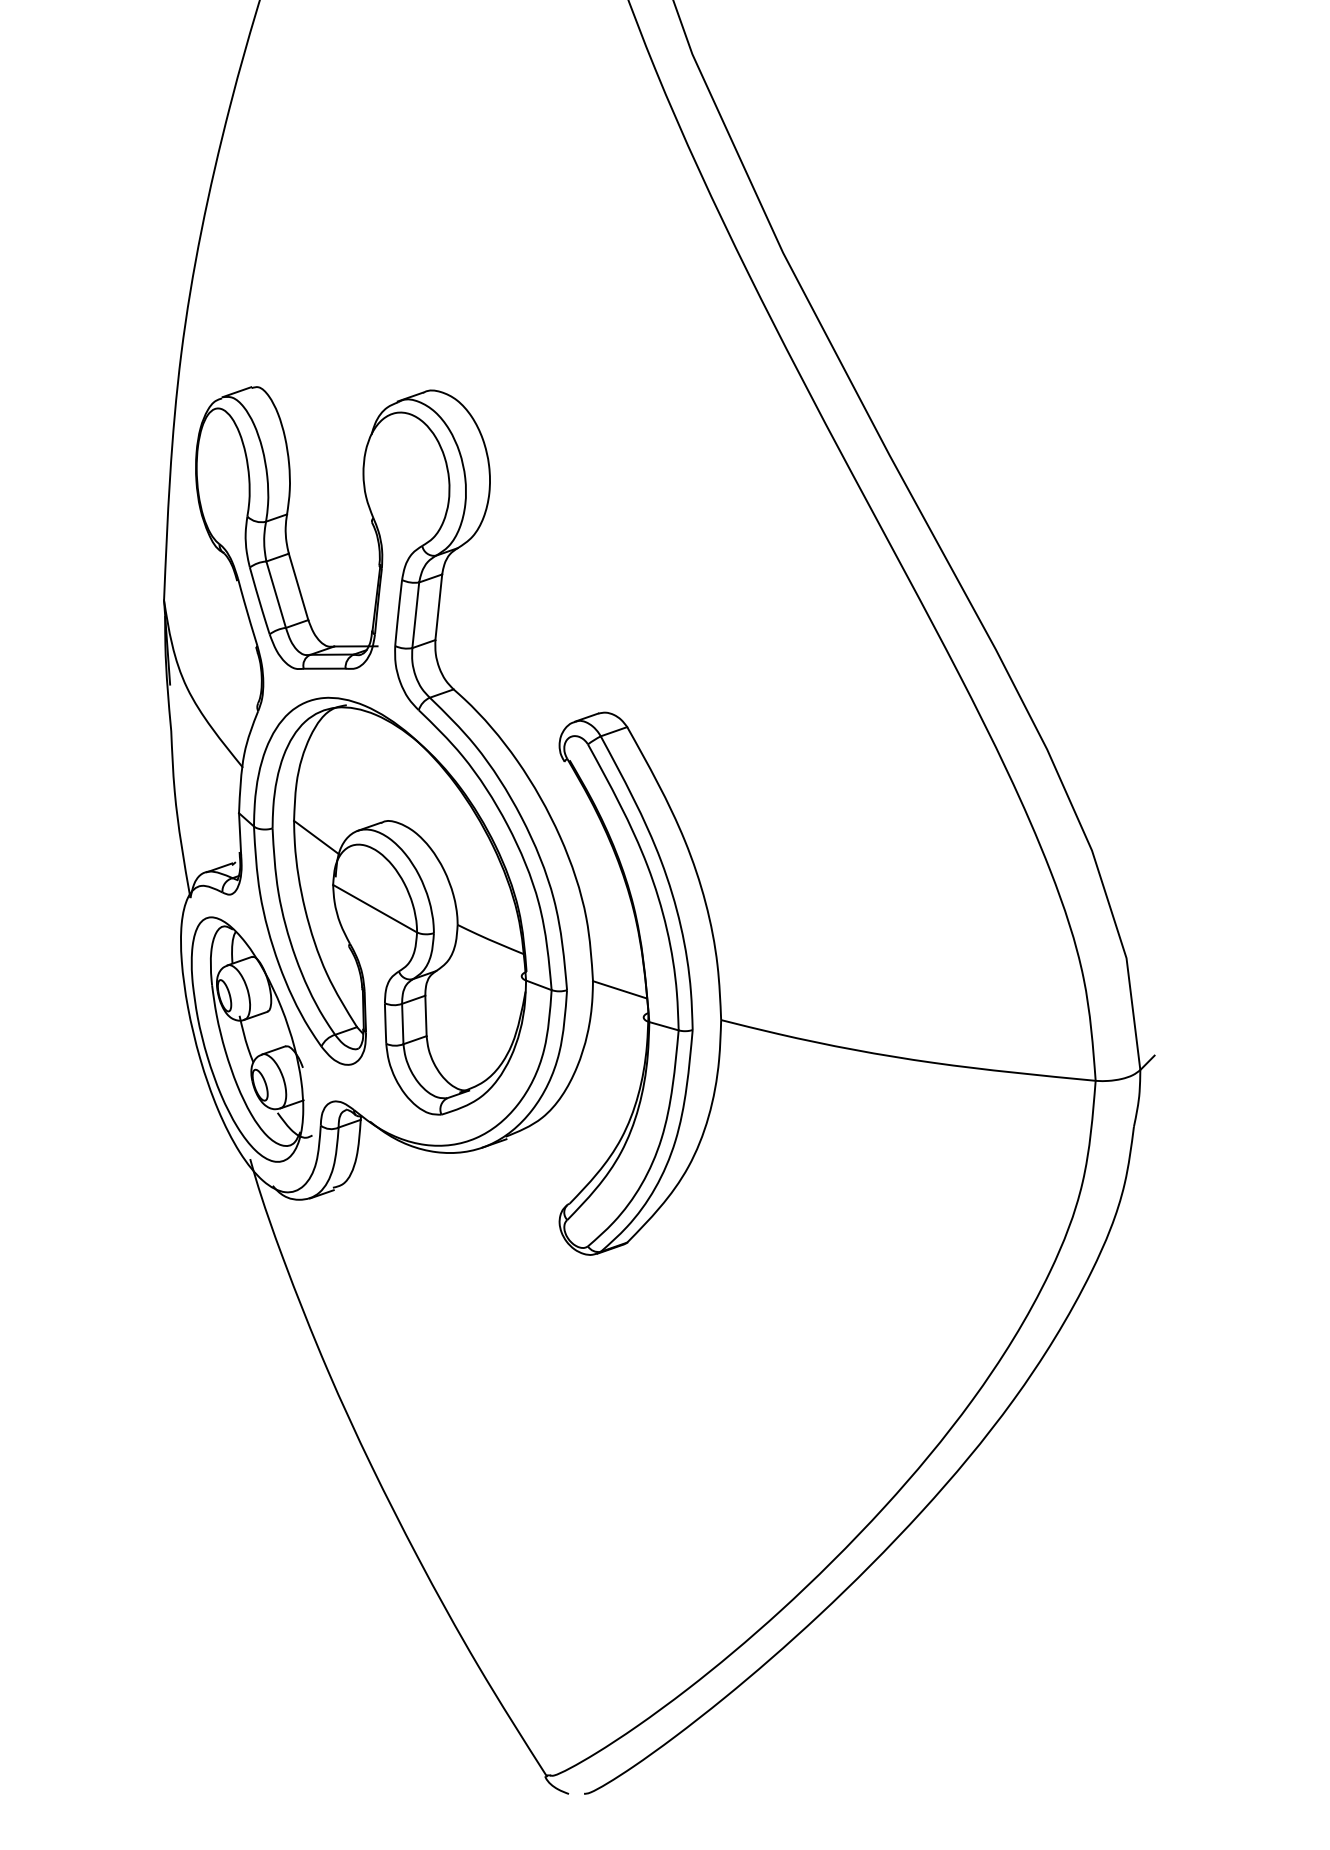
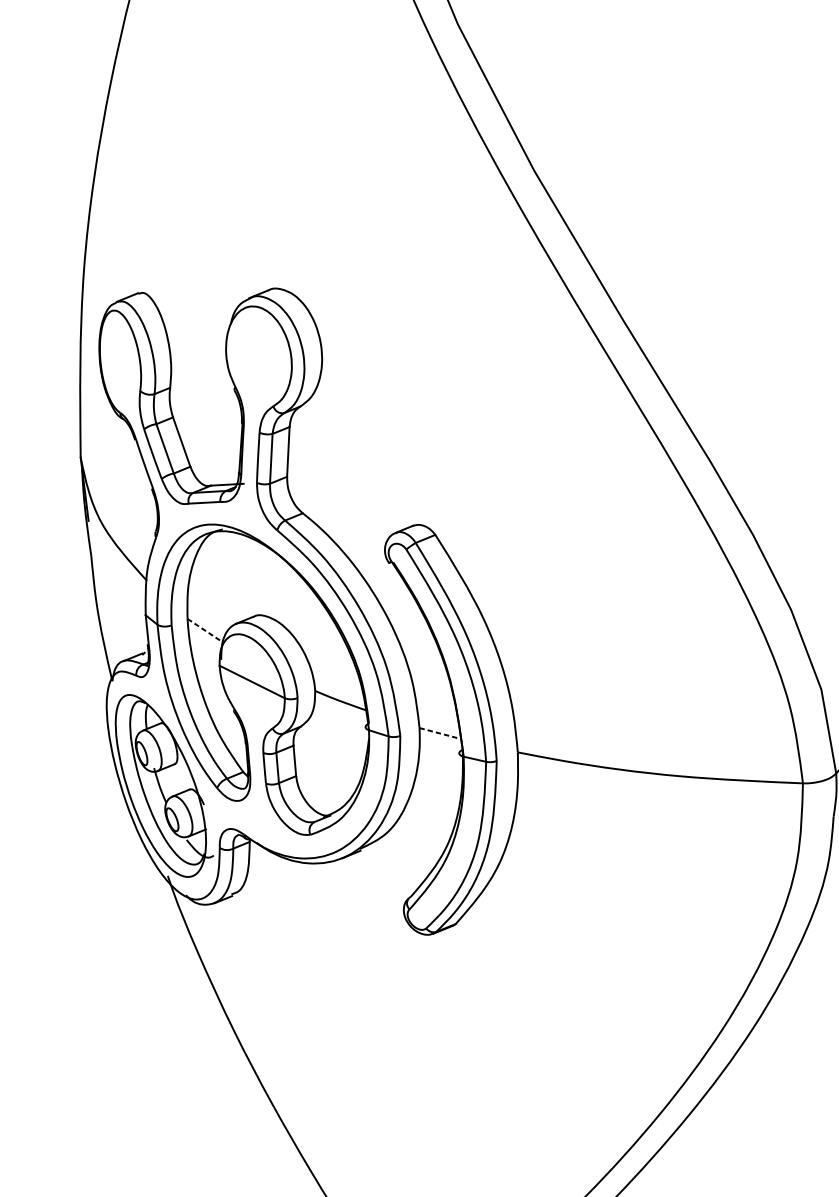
line: (316, 837) -> (205, 630), solid -> dashed
line: (620, 989) -> (440, 733), solid -> dashed

